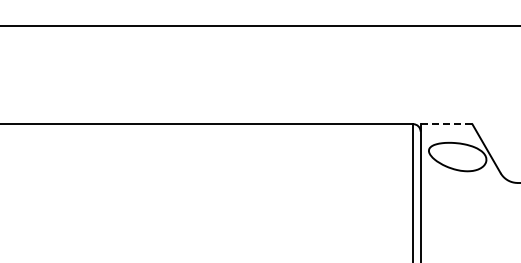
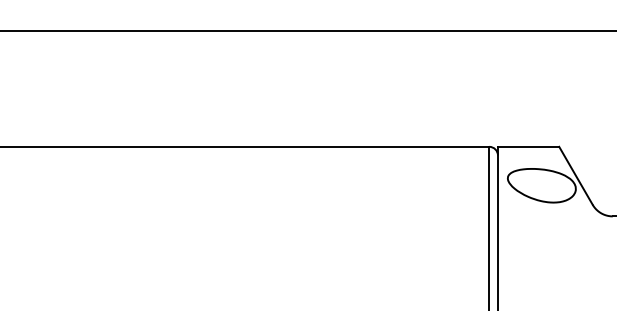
line: (446, 124) -> (528, 147), dashed -> solid

